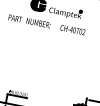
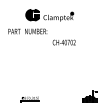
text: (72, 29) -> (63, 42), moved

